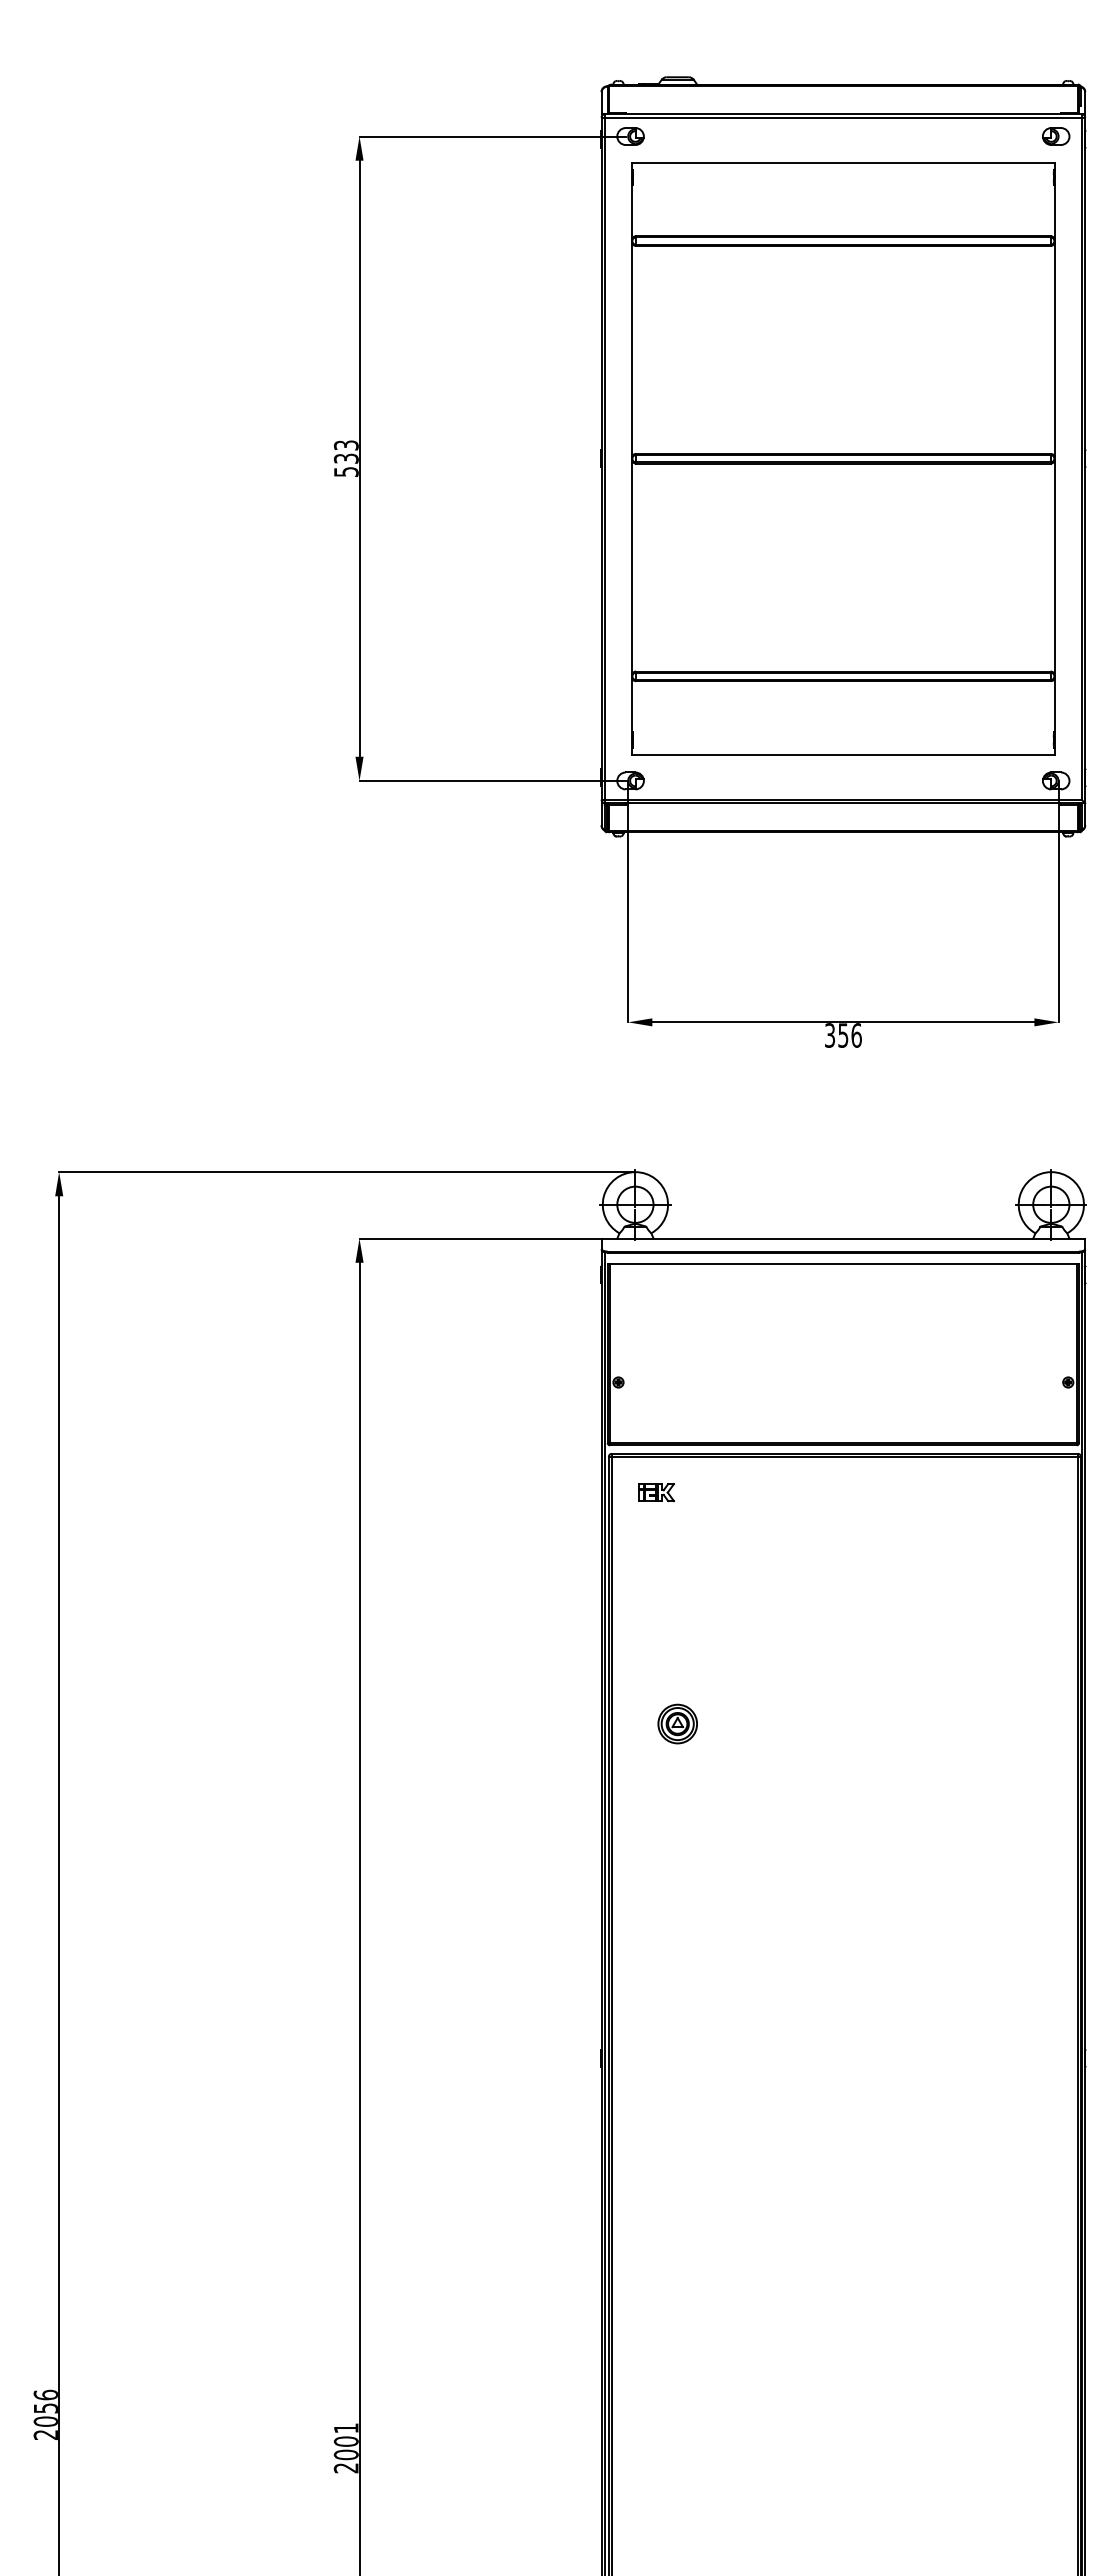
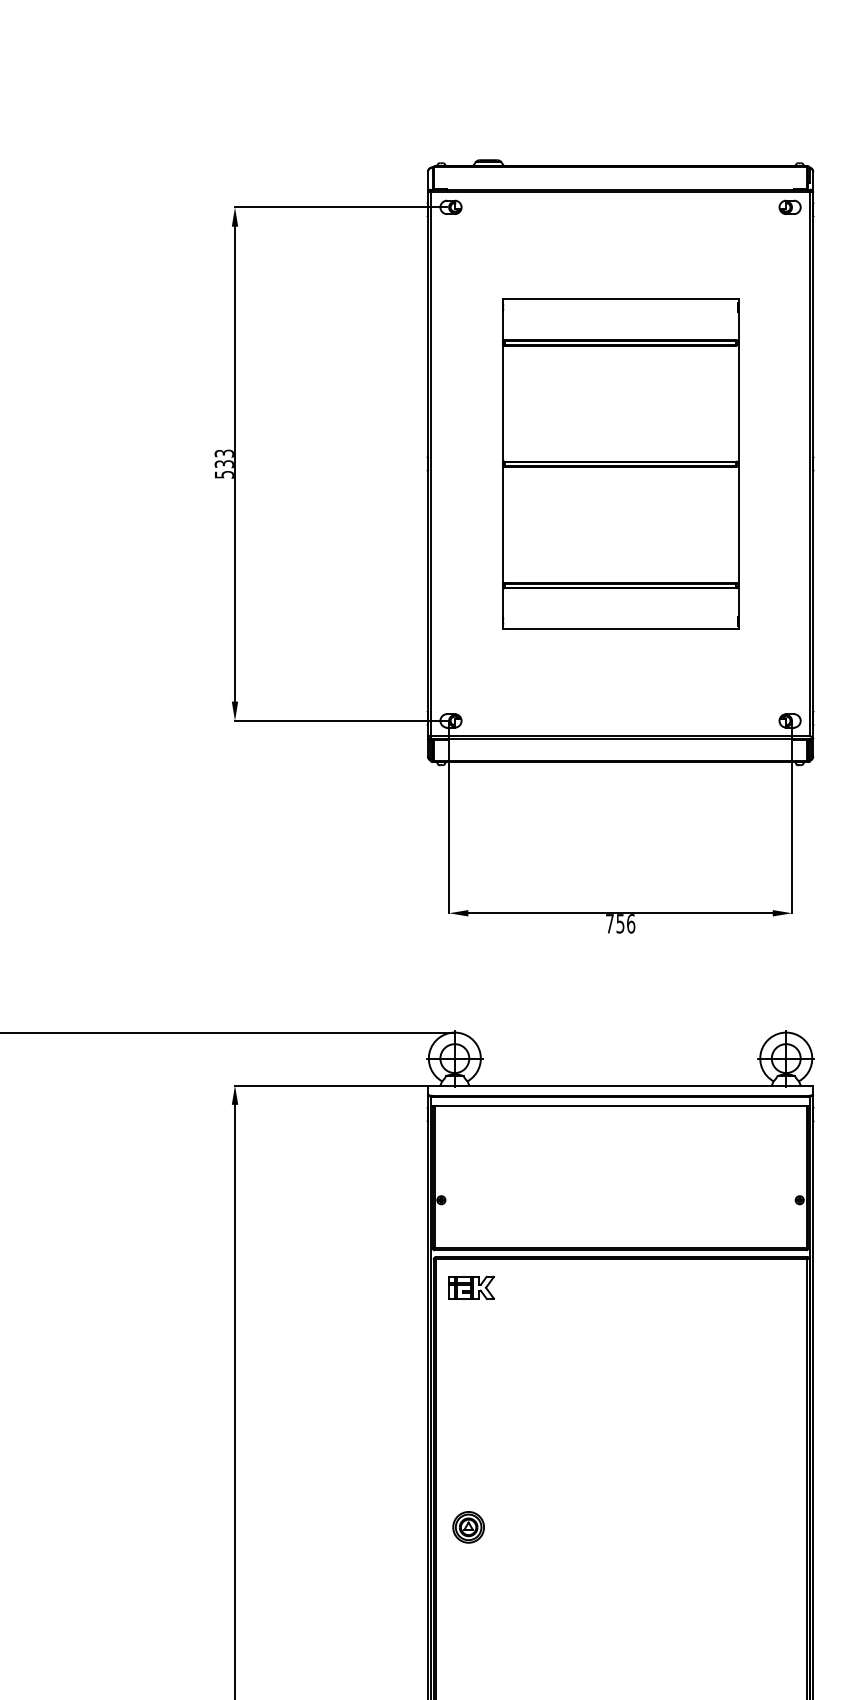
part: (843, 458) -> (620, 463), size x0.7
text: (829, 1035) -> (609, 923), 356 -> 756
part: (656, 1492) -> (471, 1287), size x1.6
part: (677, 1723) -> (468, 1526), moved

